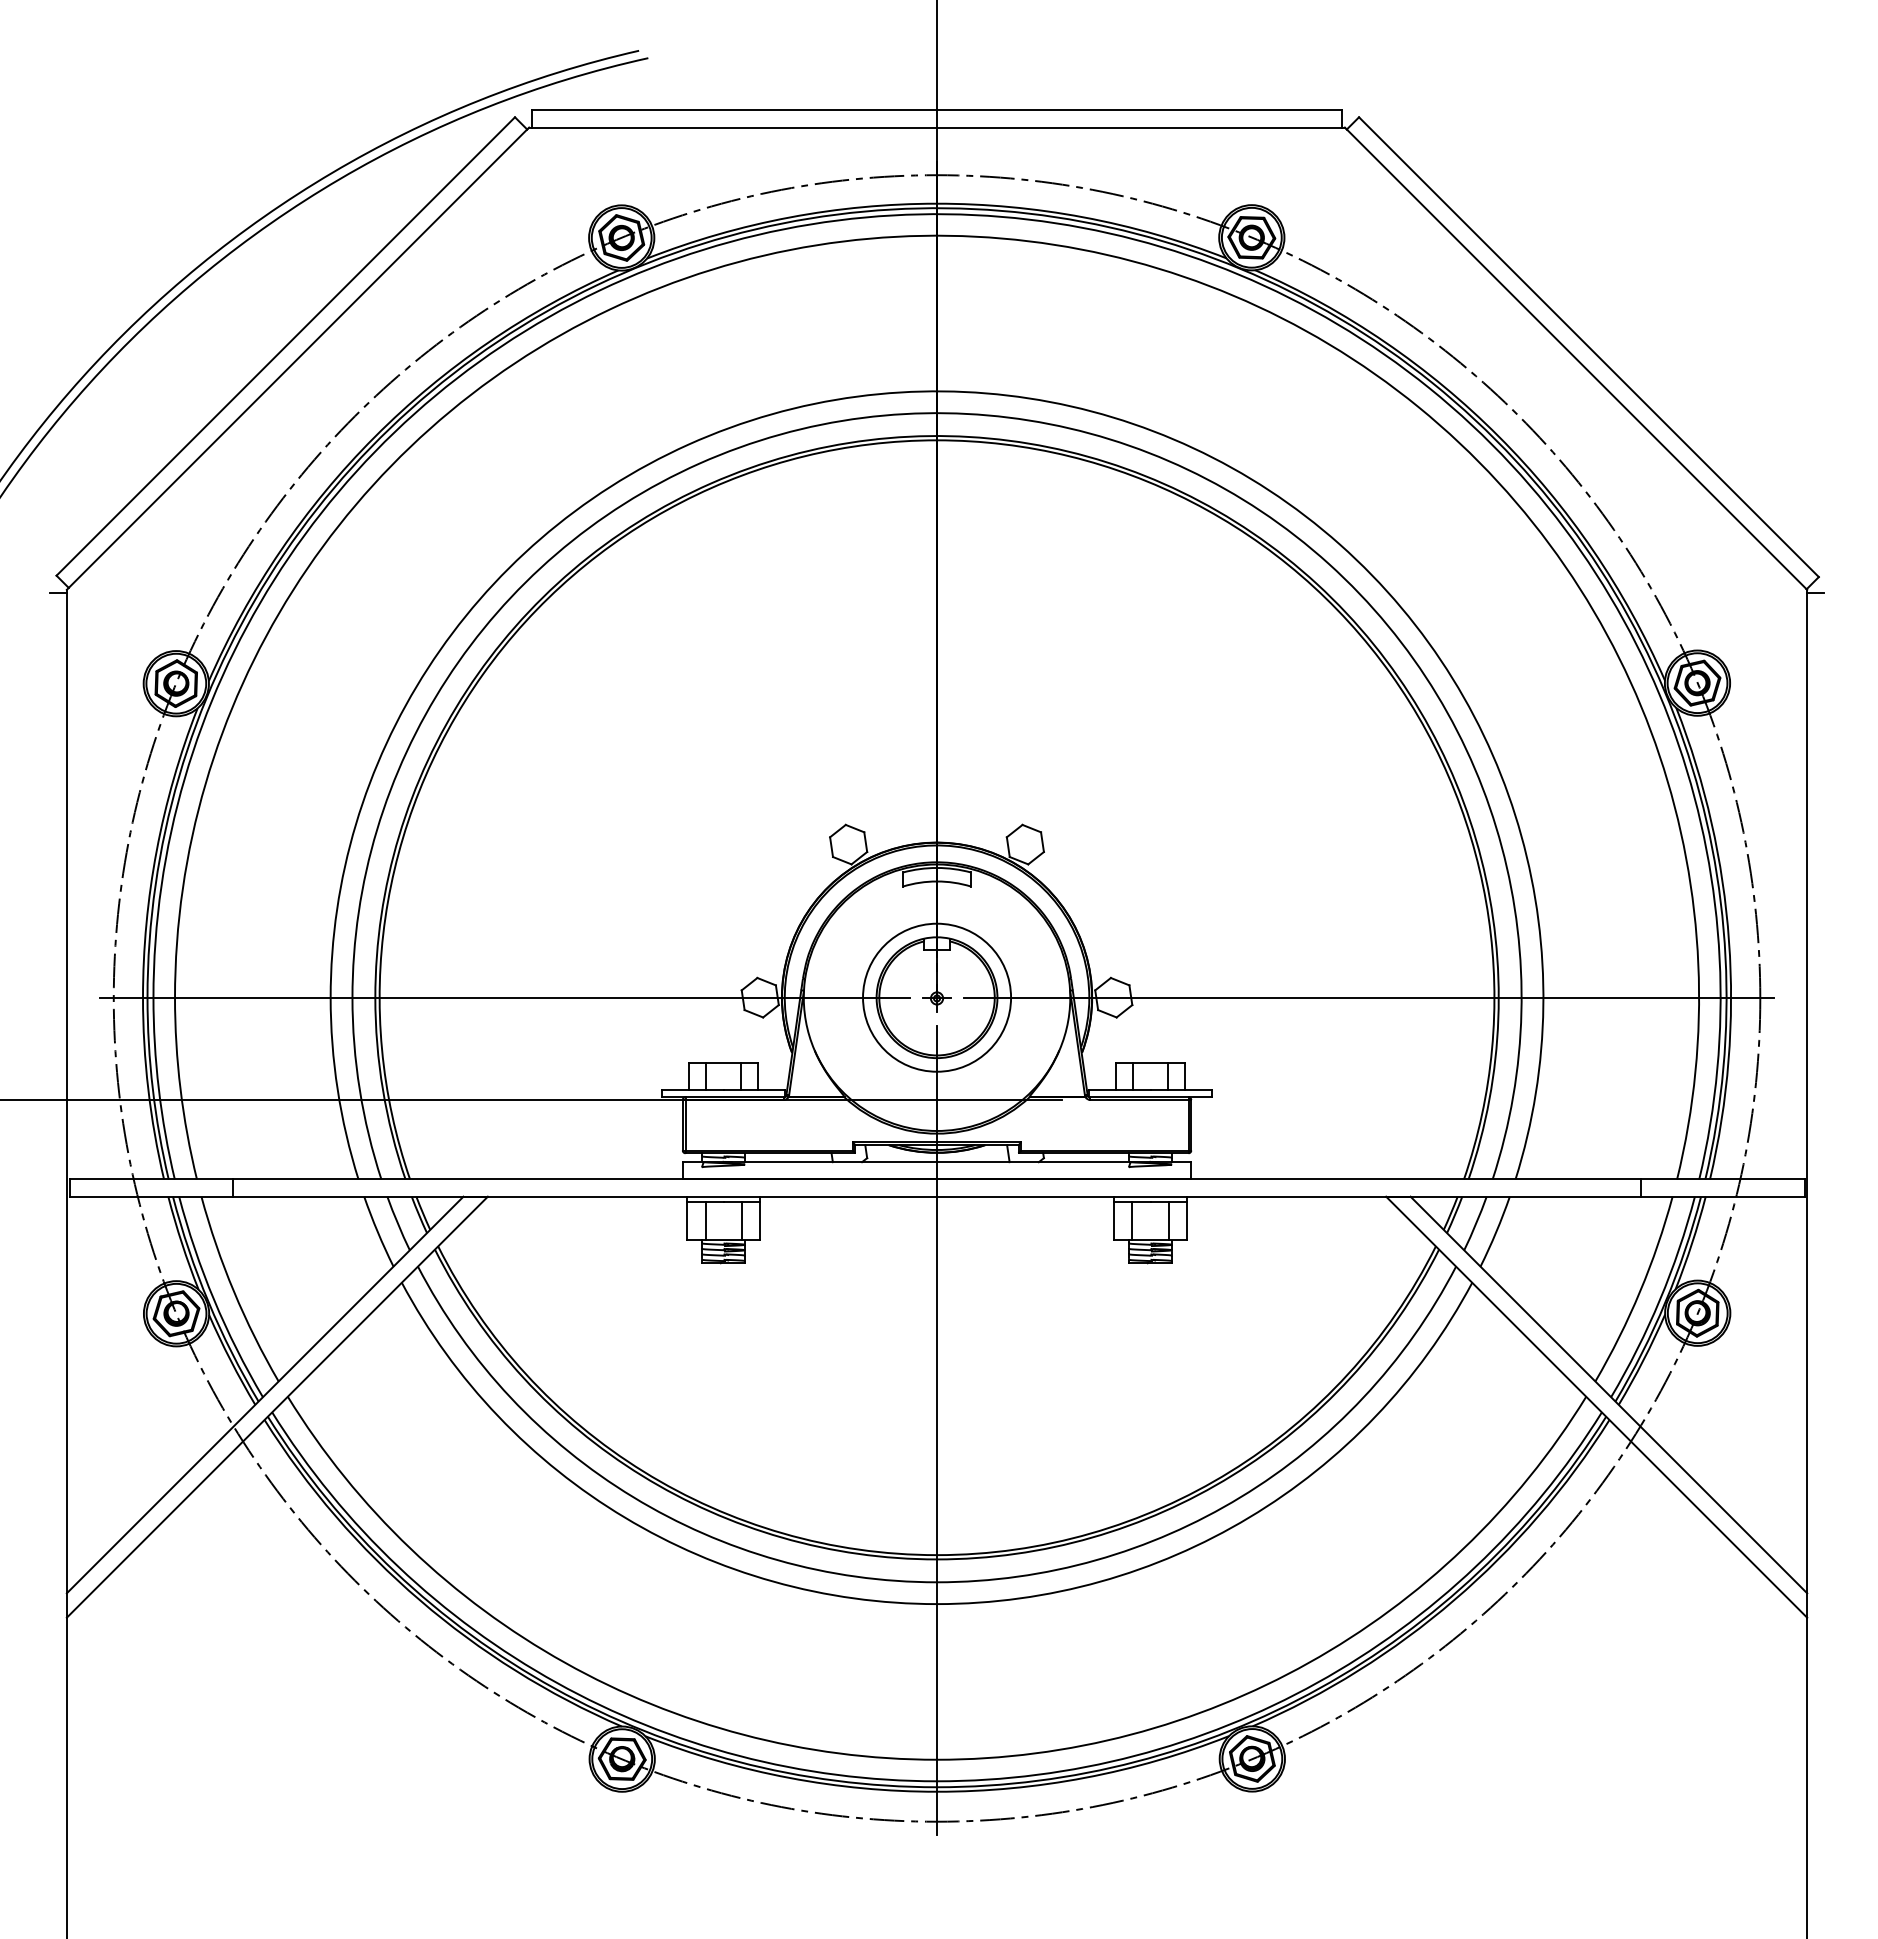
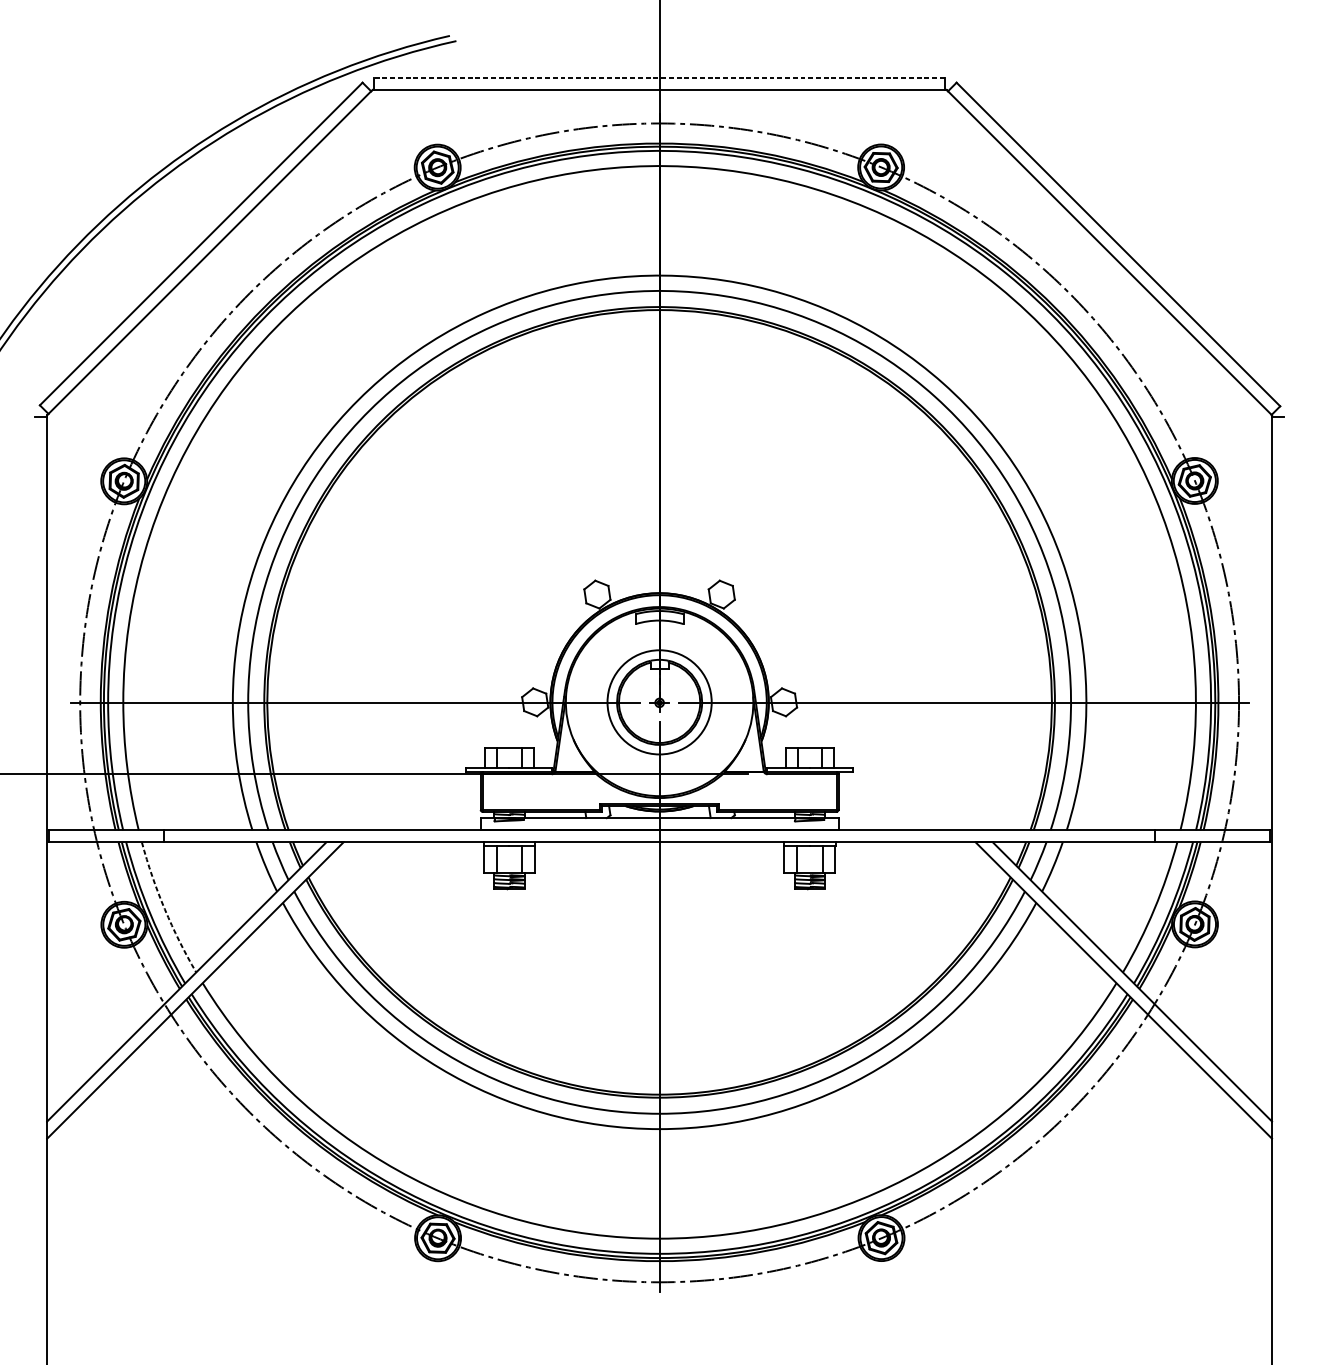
line: (936, 110) -> (659, 77), solid -> dashed
arc: (233, 1291) -> (164, 909), solid -> dashed

